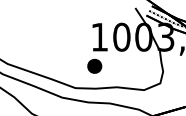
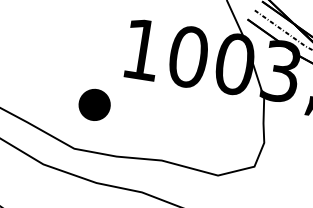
part: (94, 65) -> (94, 103), moved

